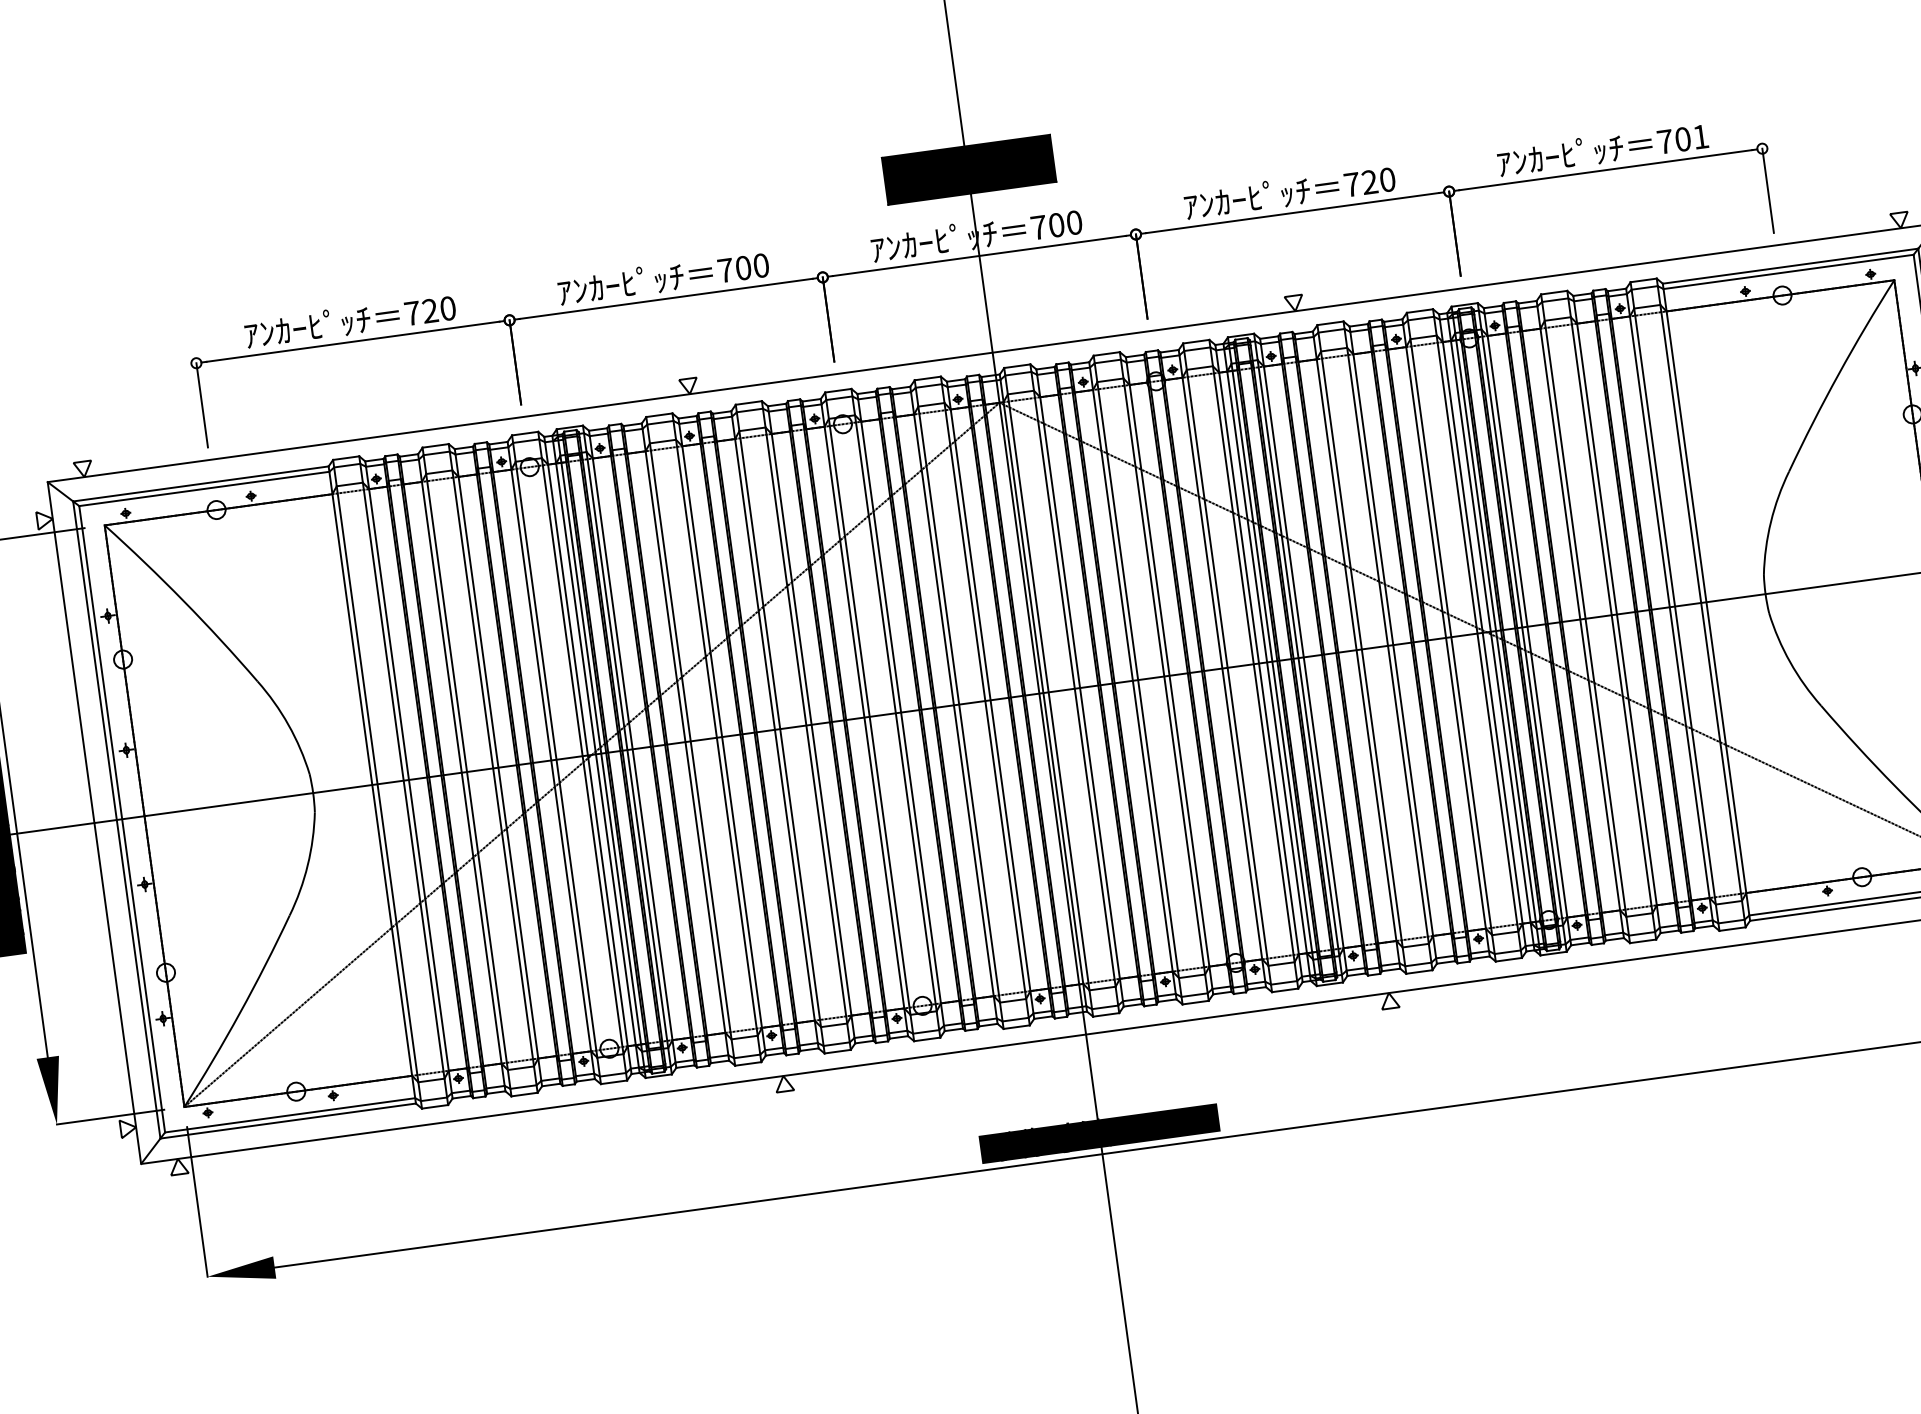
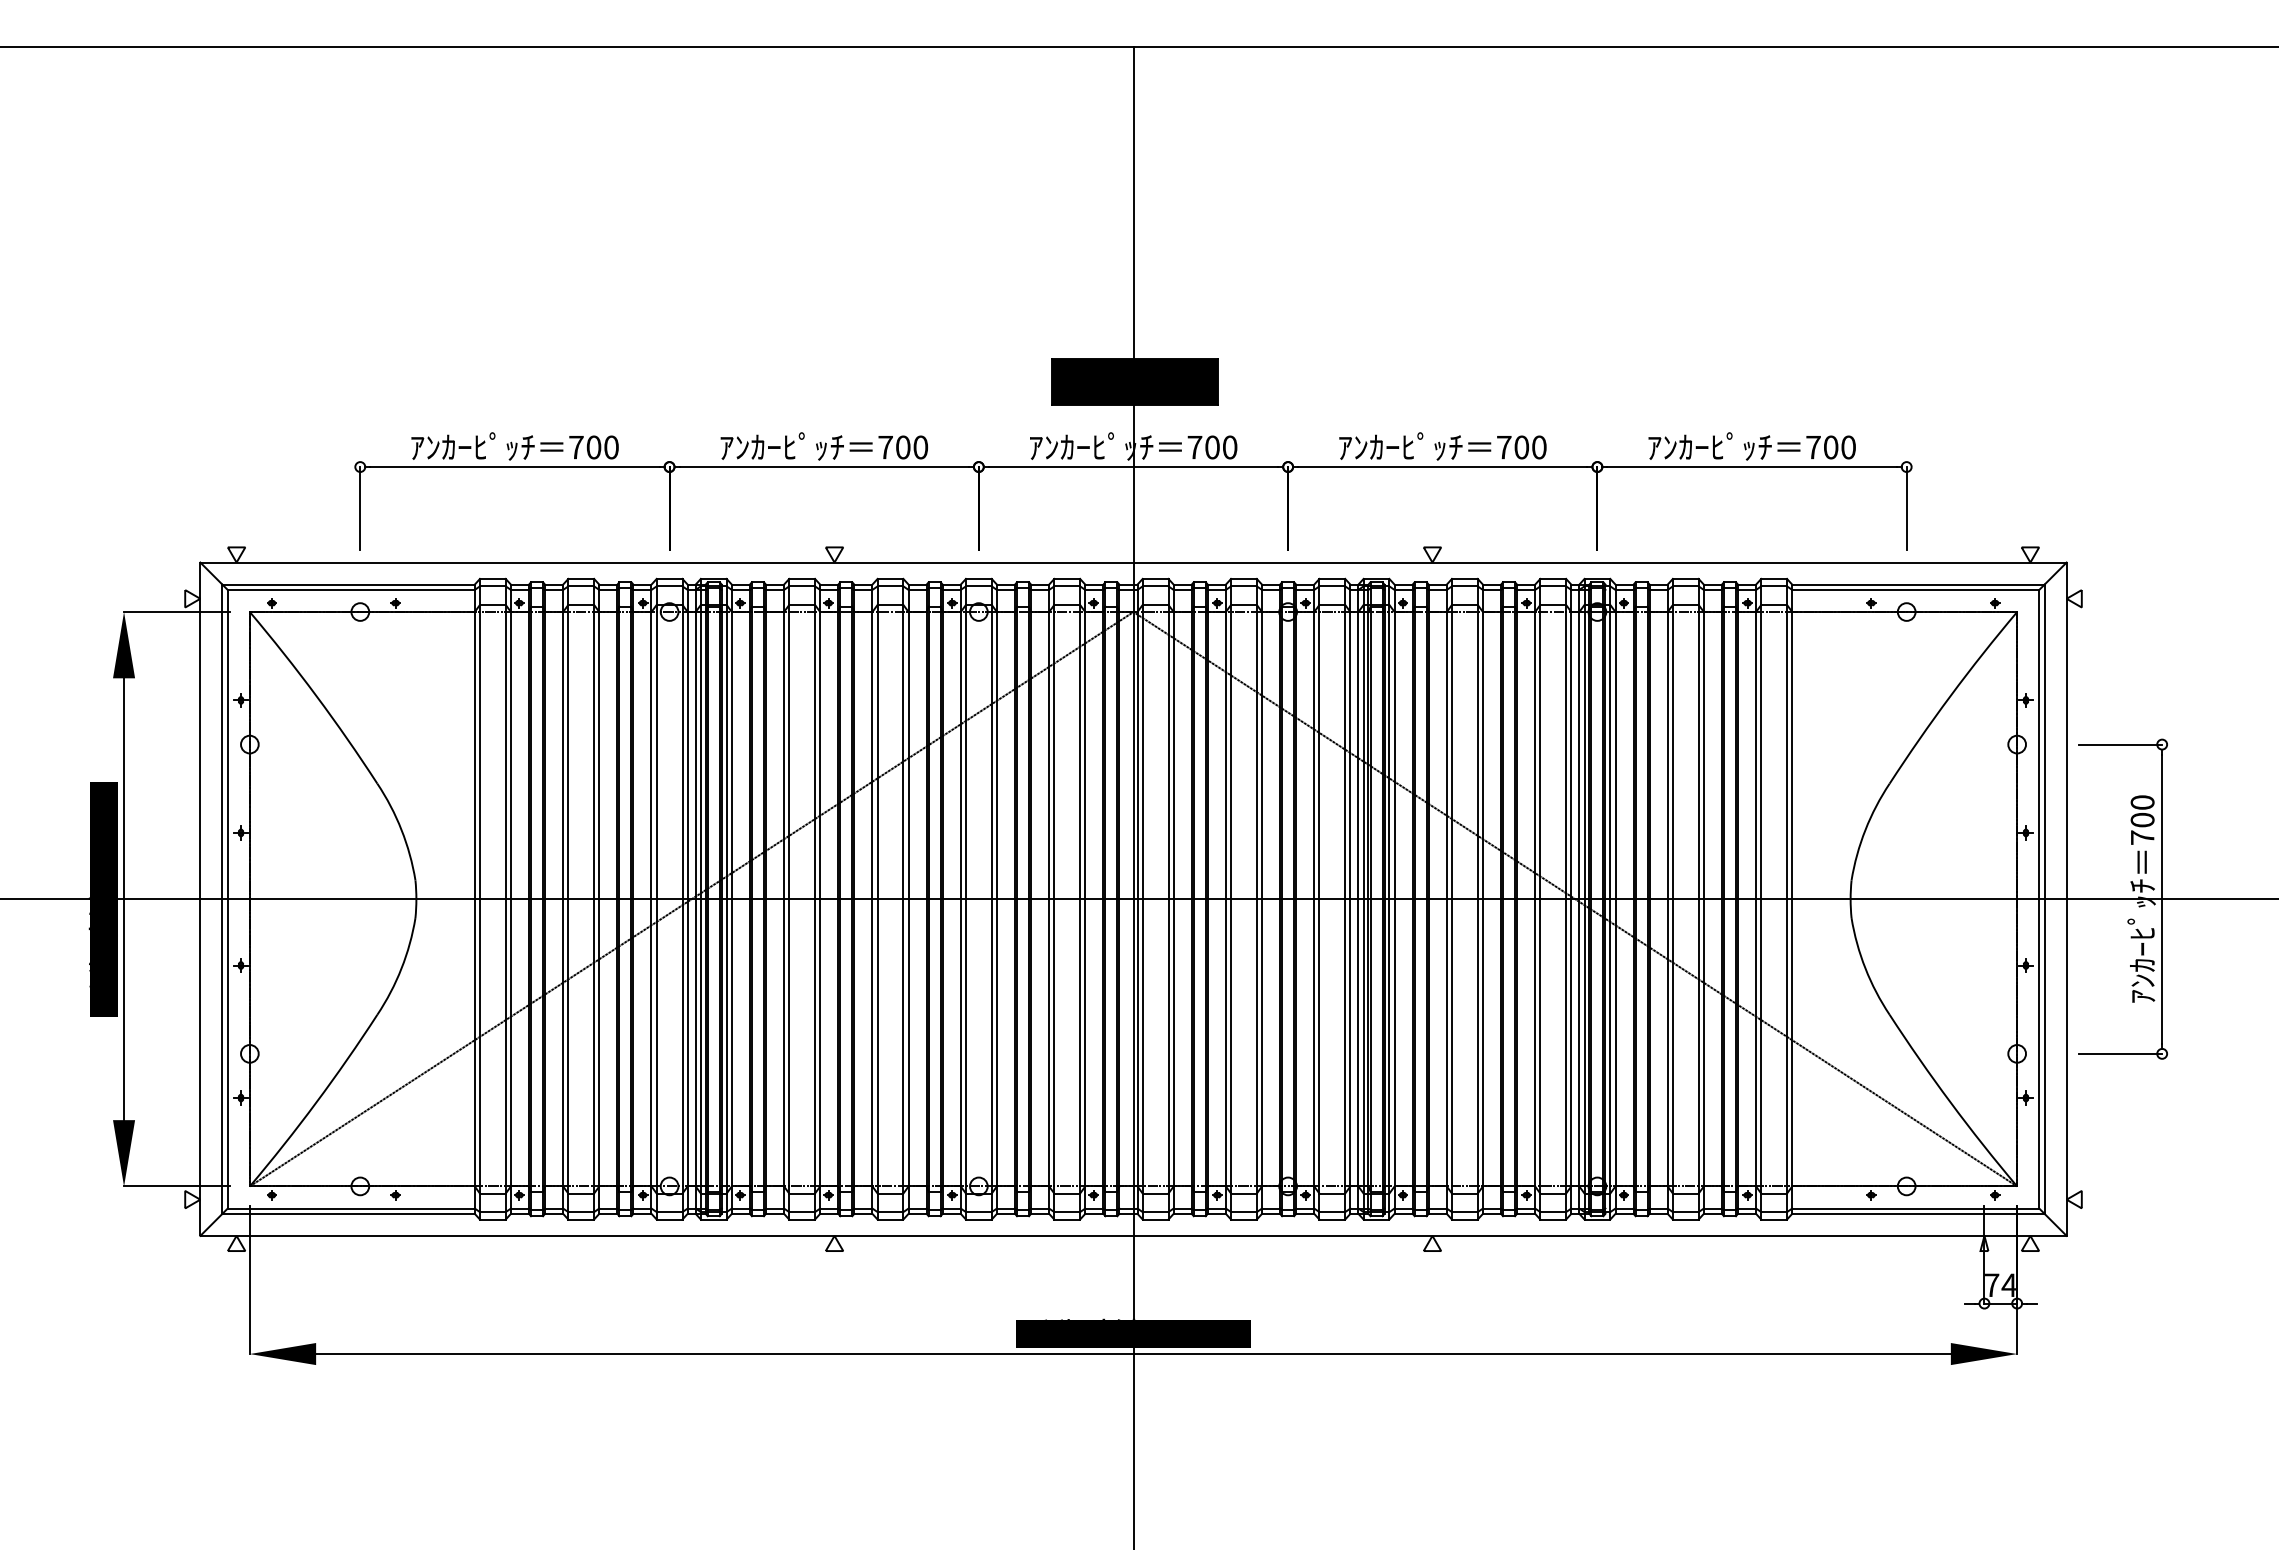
text: (1700, 136) -> (1848, 447), 701 -> 700
text: (1369, 182) -> (1521, 447), 720 -> 700
text: (429, 311) -> (593, 447), 720 -> 700

